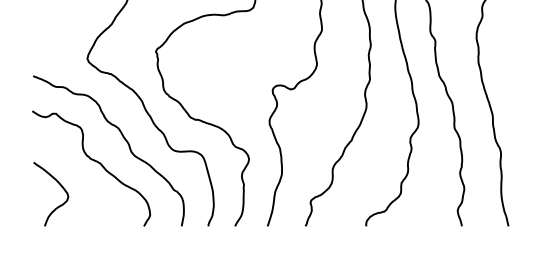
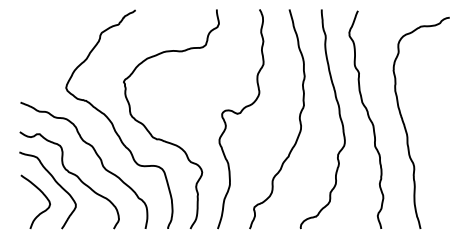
curve: (74, 171) -> (55, 182), added

